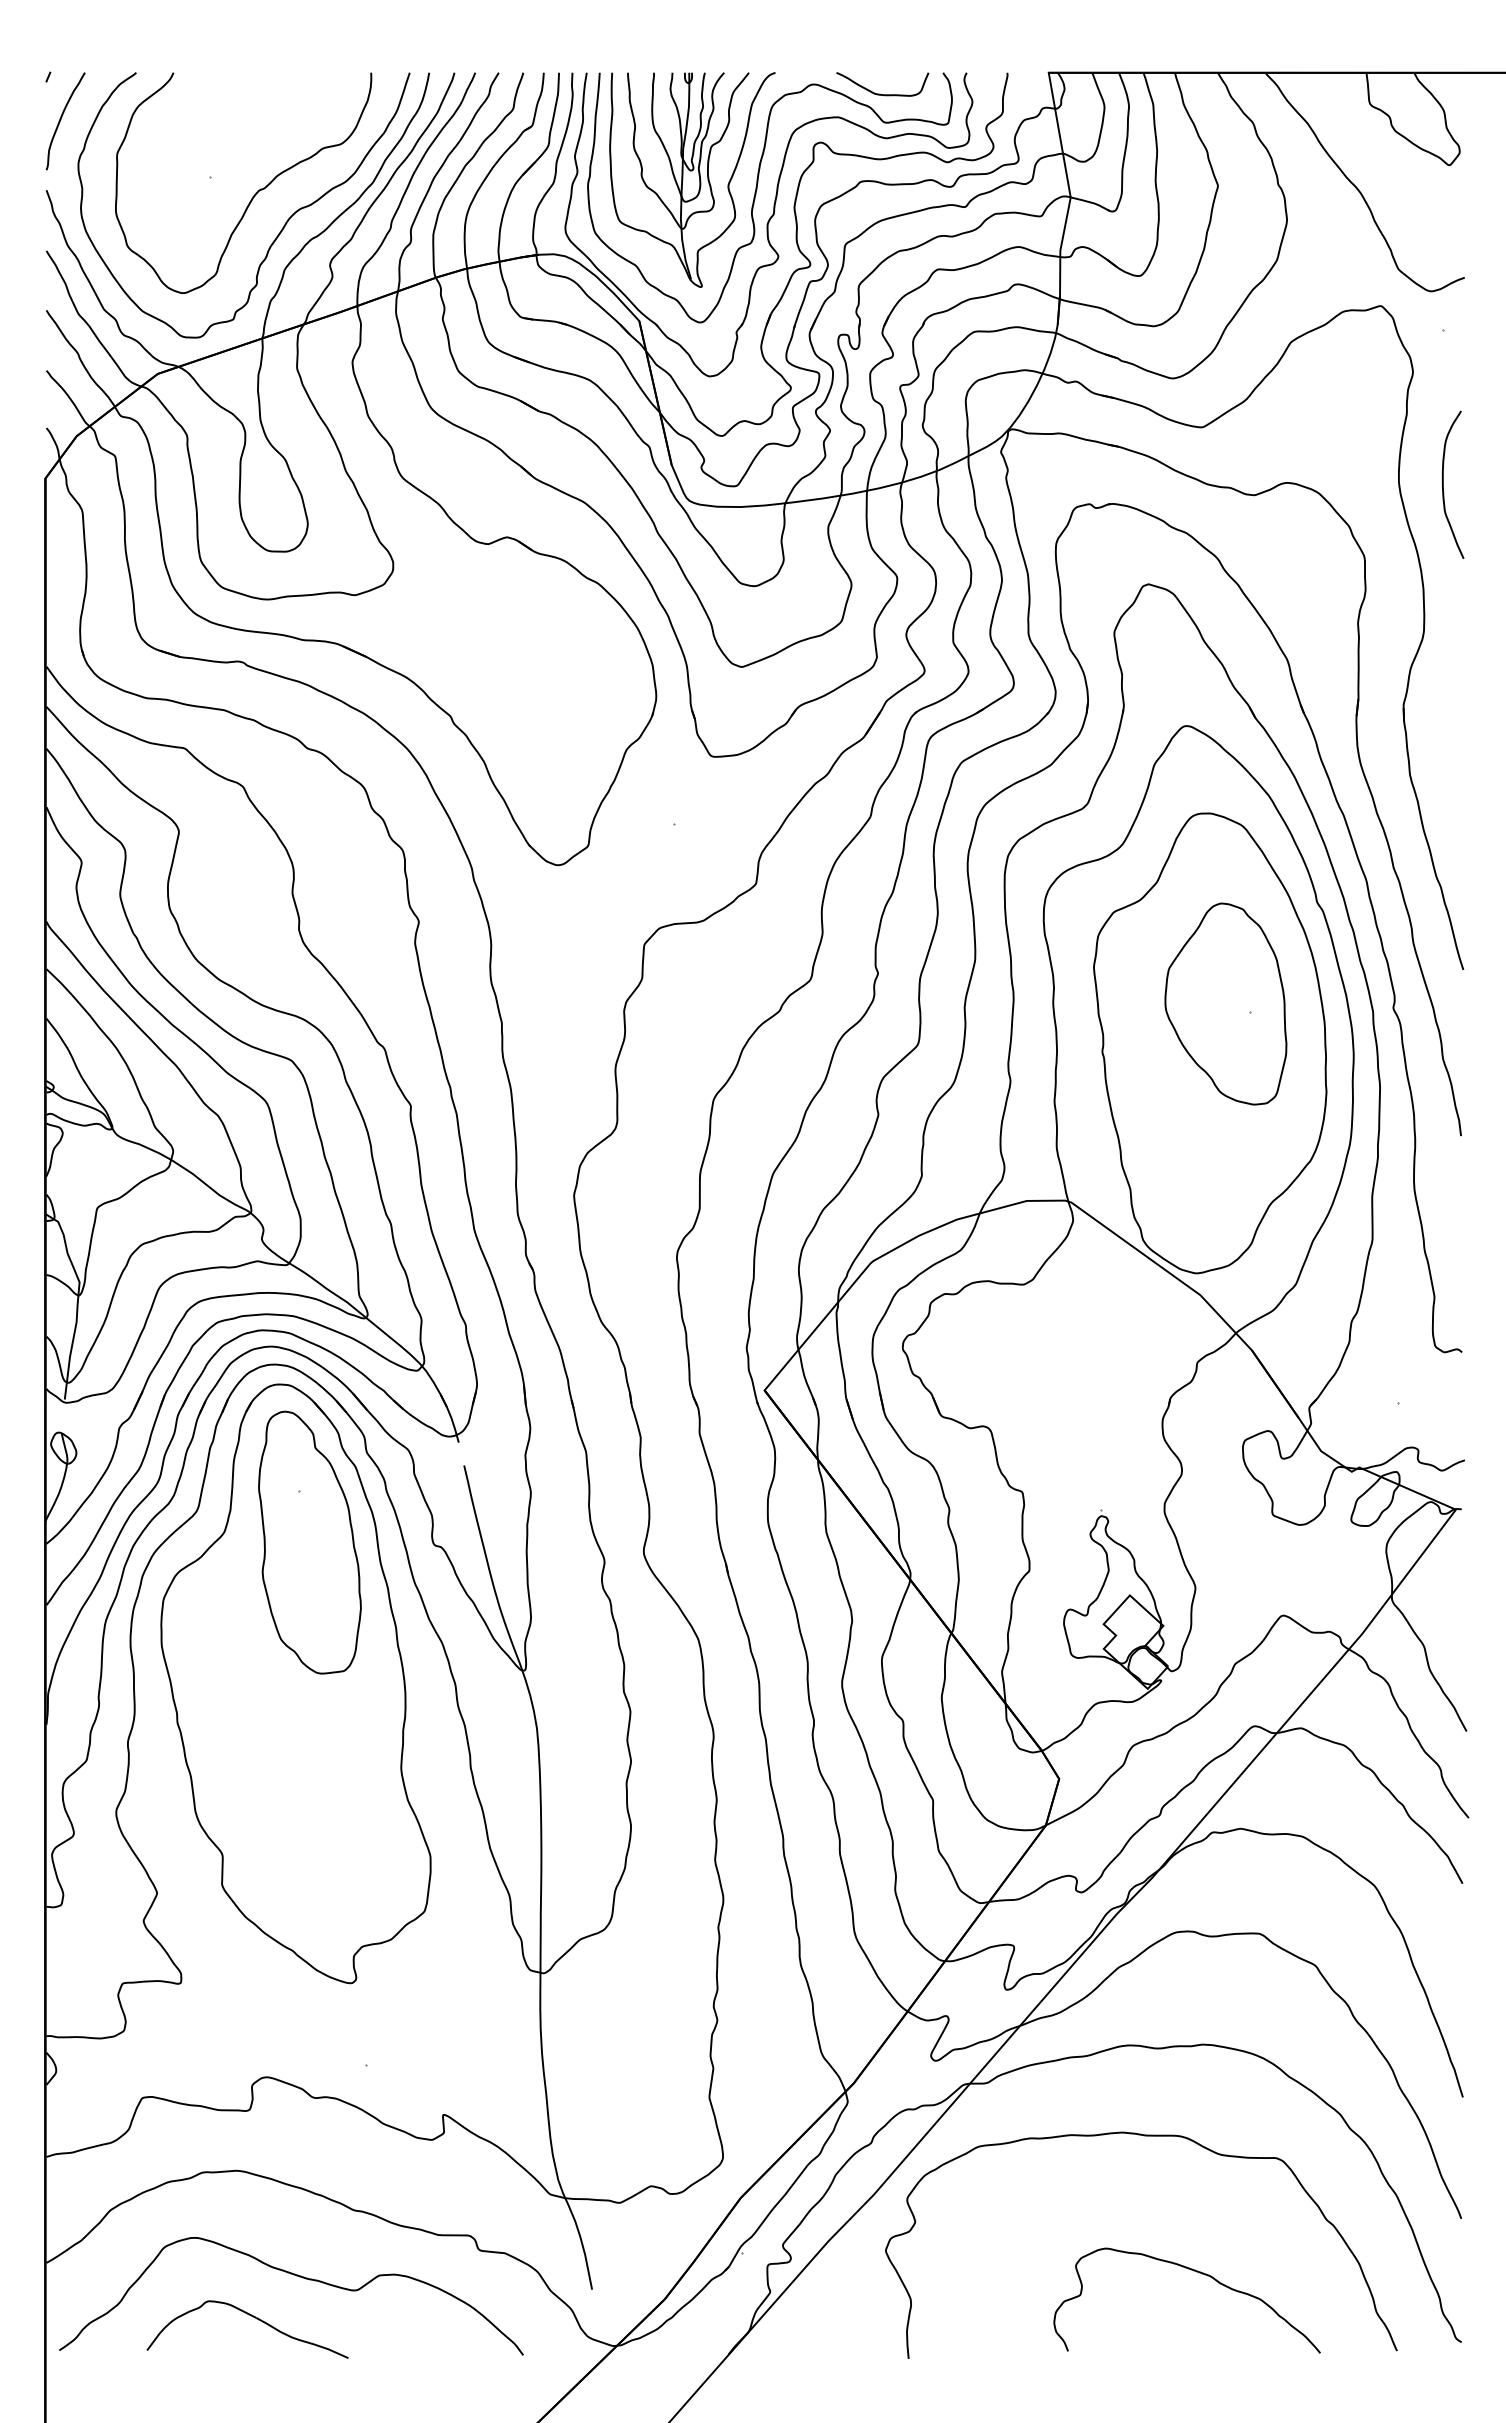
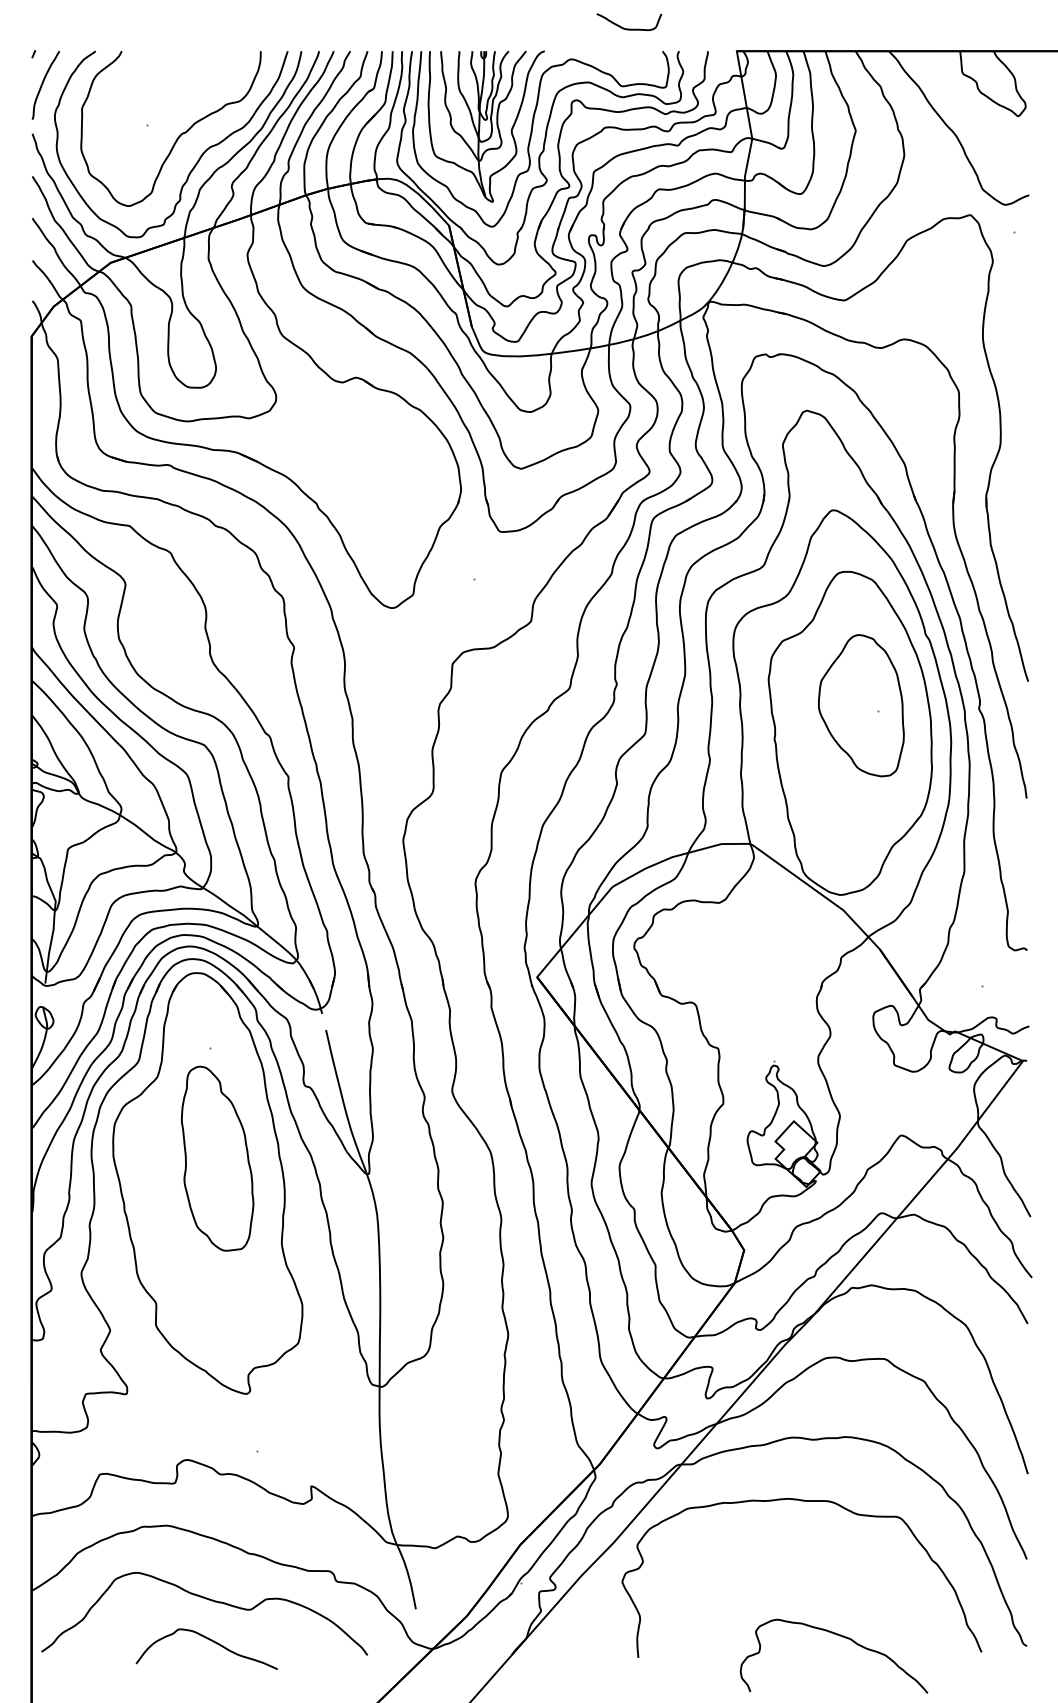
curve: (880, 93) -> (627, 28), moved
curve: (1443, 484) -> (1014, 340), removed
part: (309, 1542) -> (217, 1158), moved
curve: (1196, 2272) -> (840, 1636), moved
part: (253, 2317) -> (210, 1640), moved

